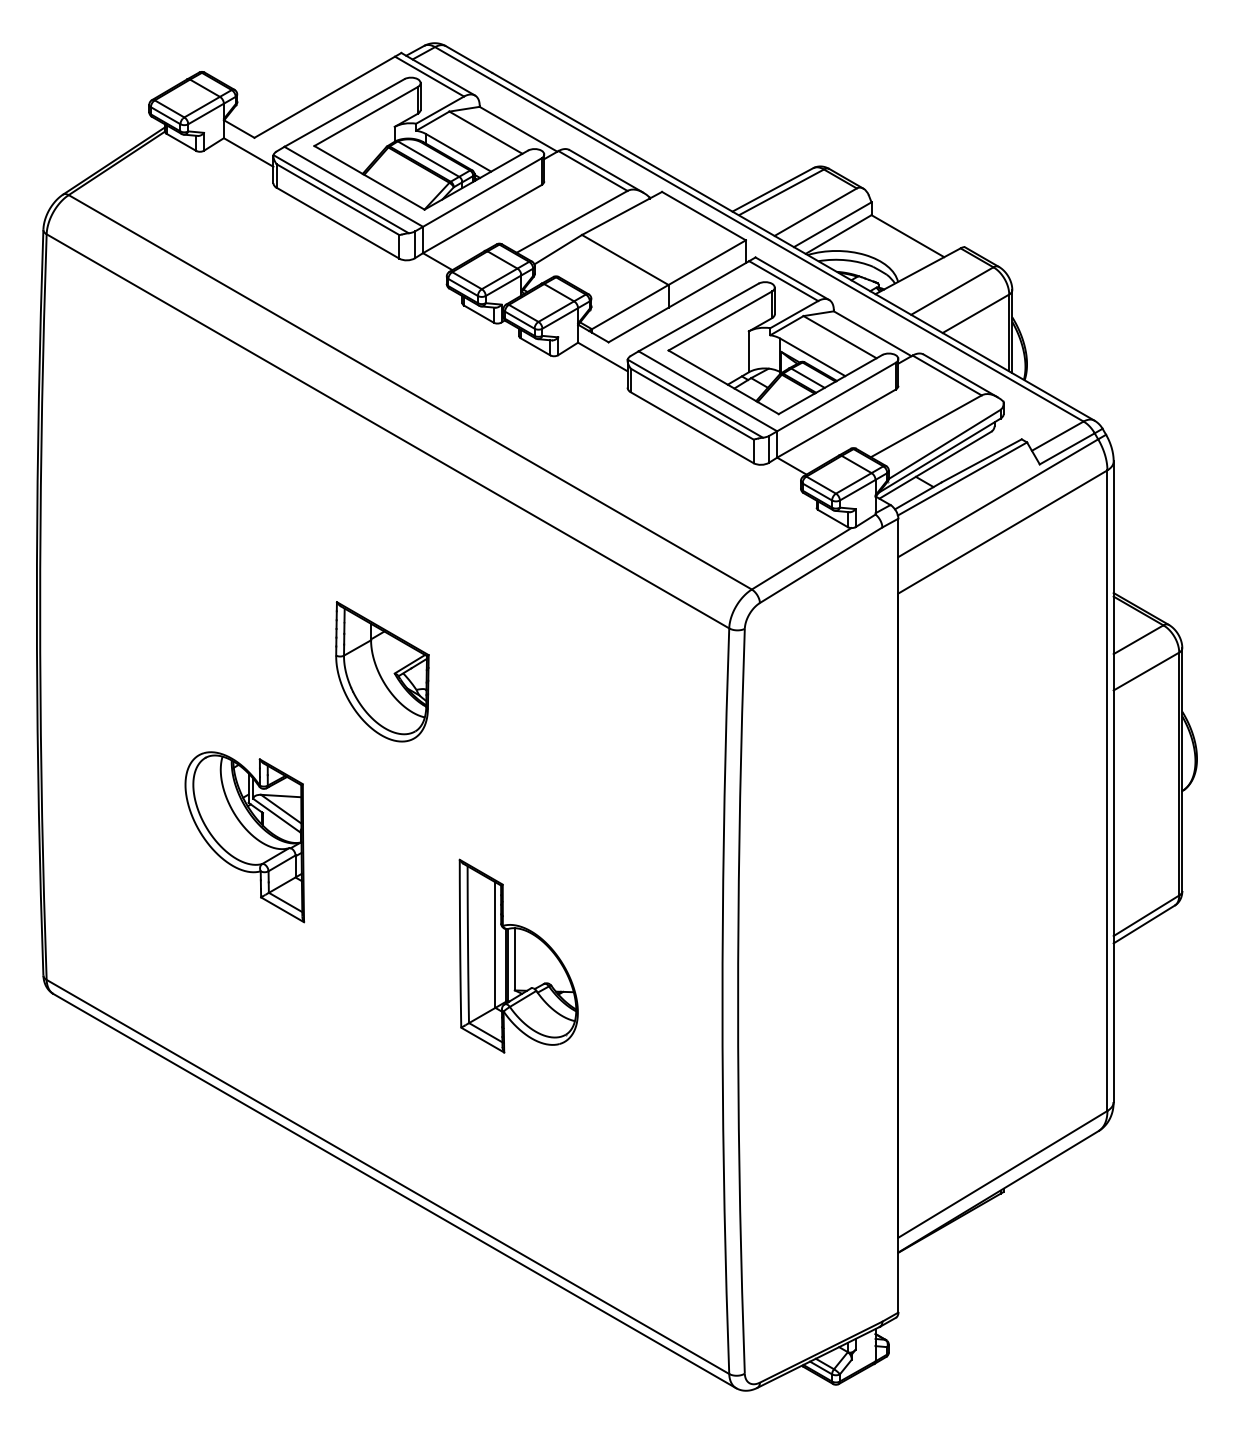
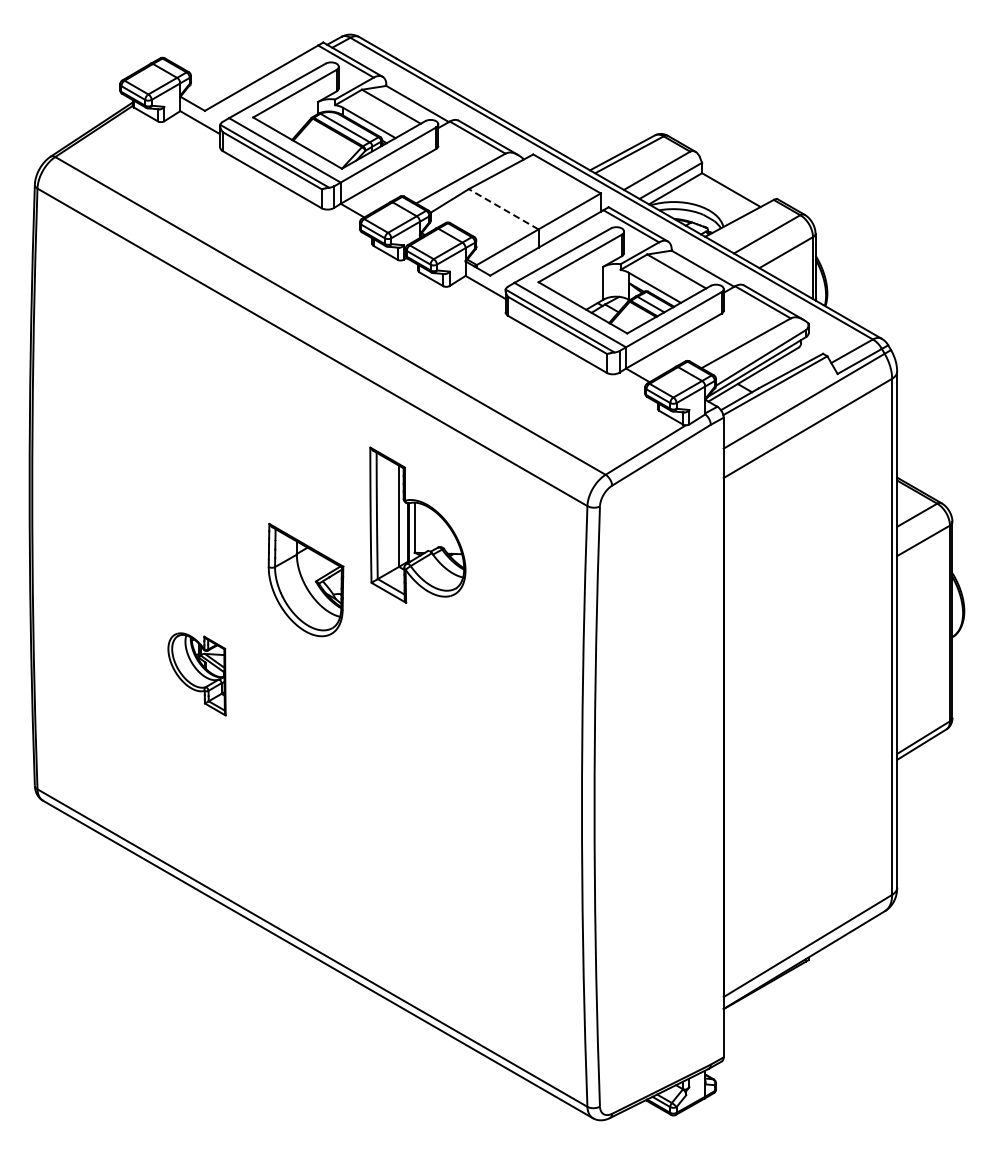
line: (625, 260) -> (503, 209), solid -> dashed
part: (381, 671) -> (305, 579), moved
part: (244, 837) -> (196, 674), size x0.6
part: (518, 955) -> (417, 524), moved

